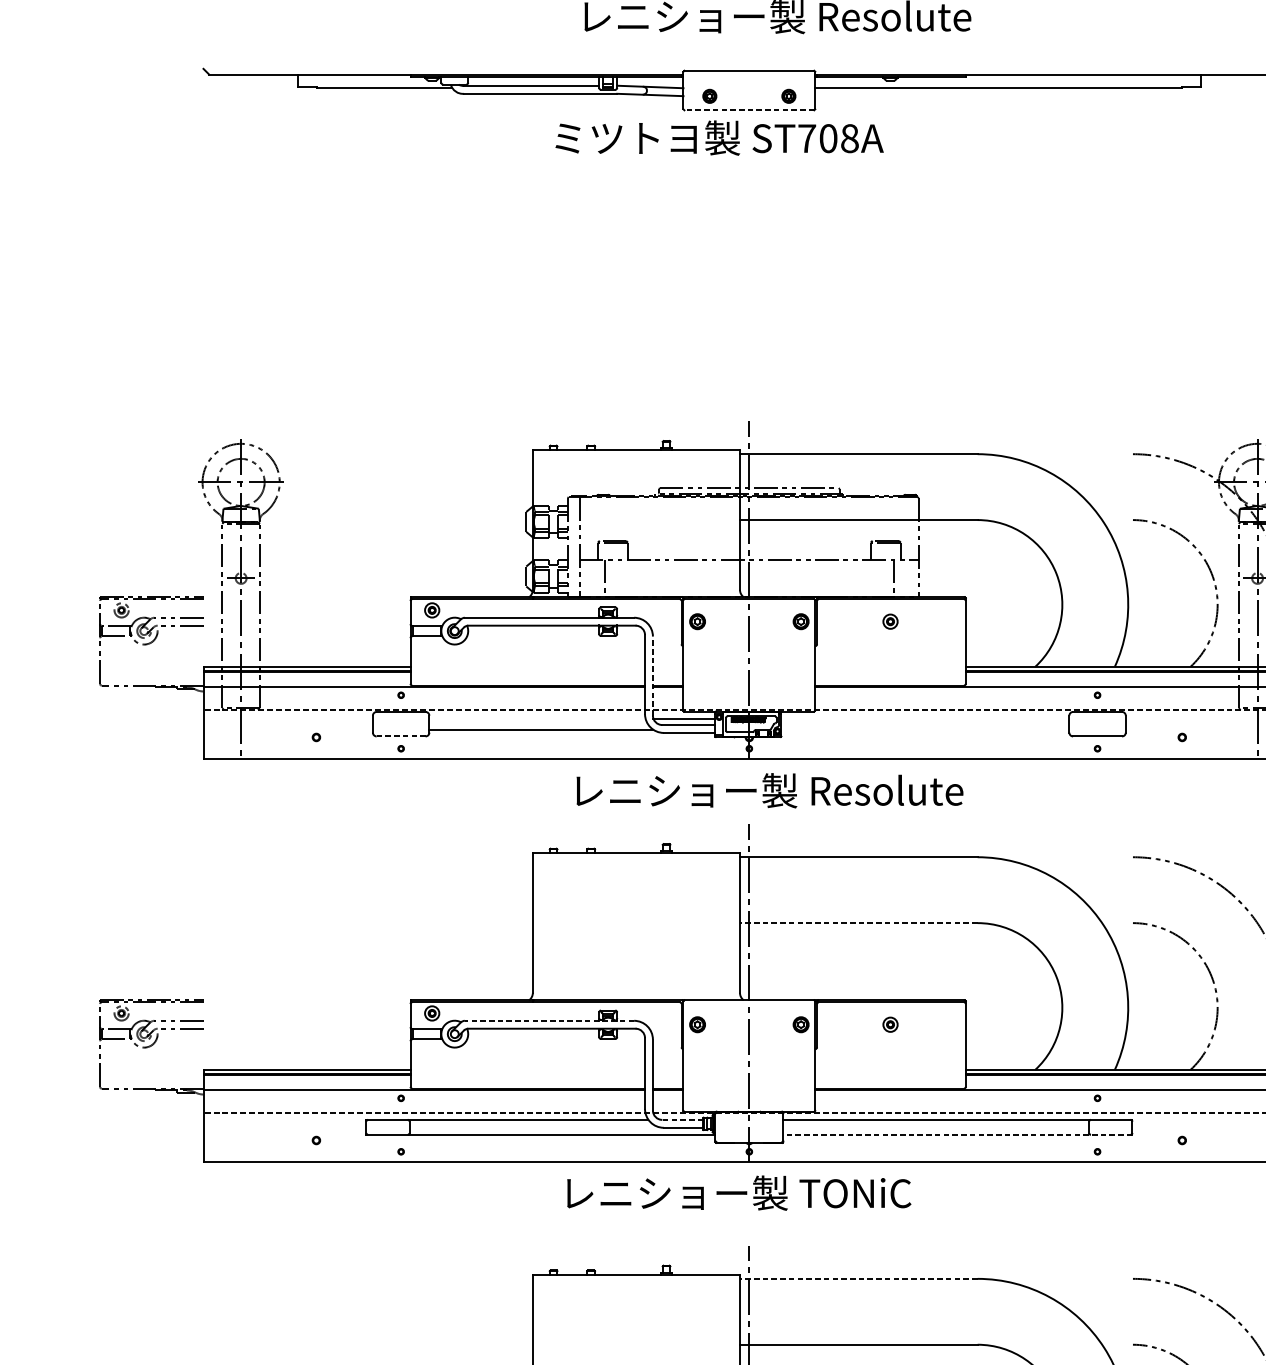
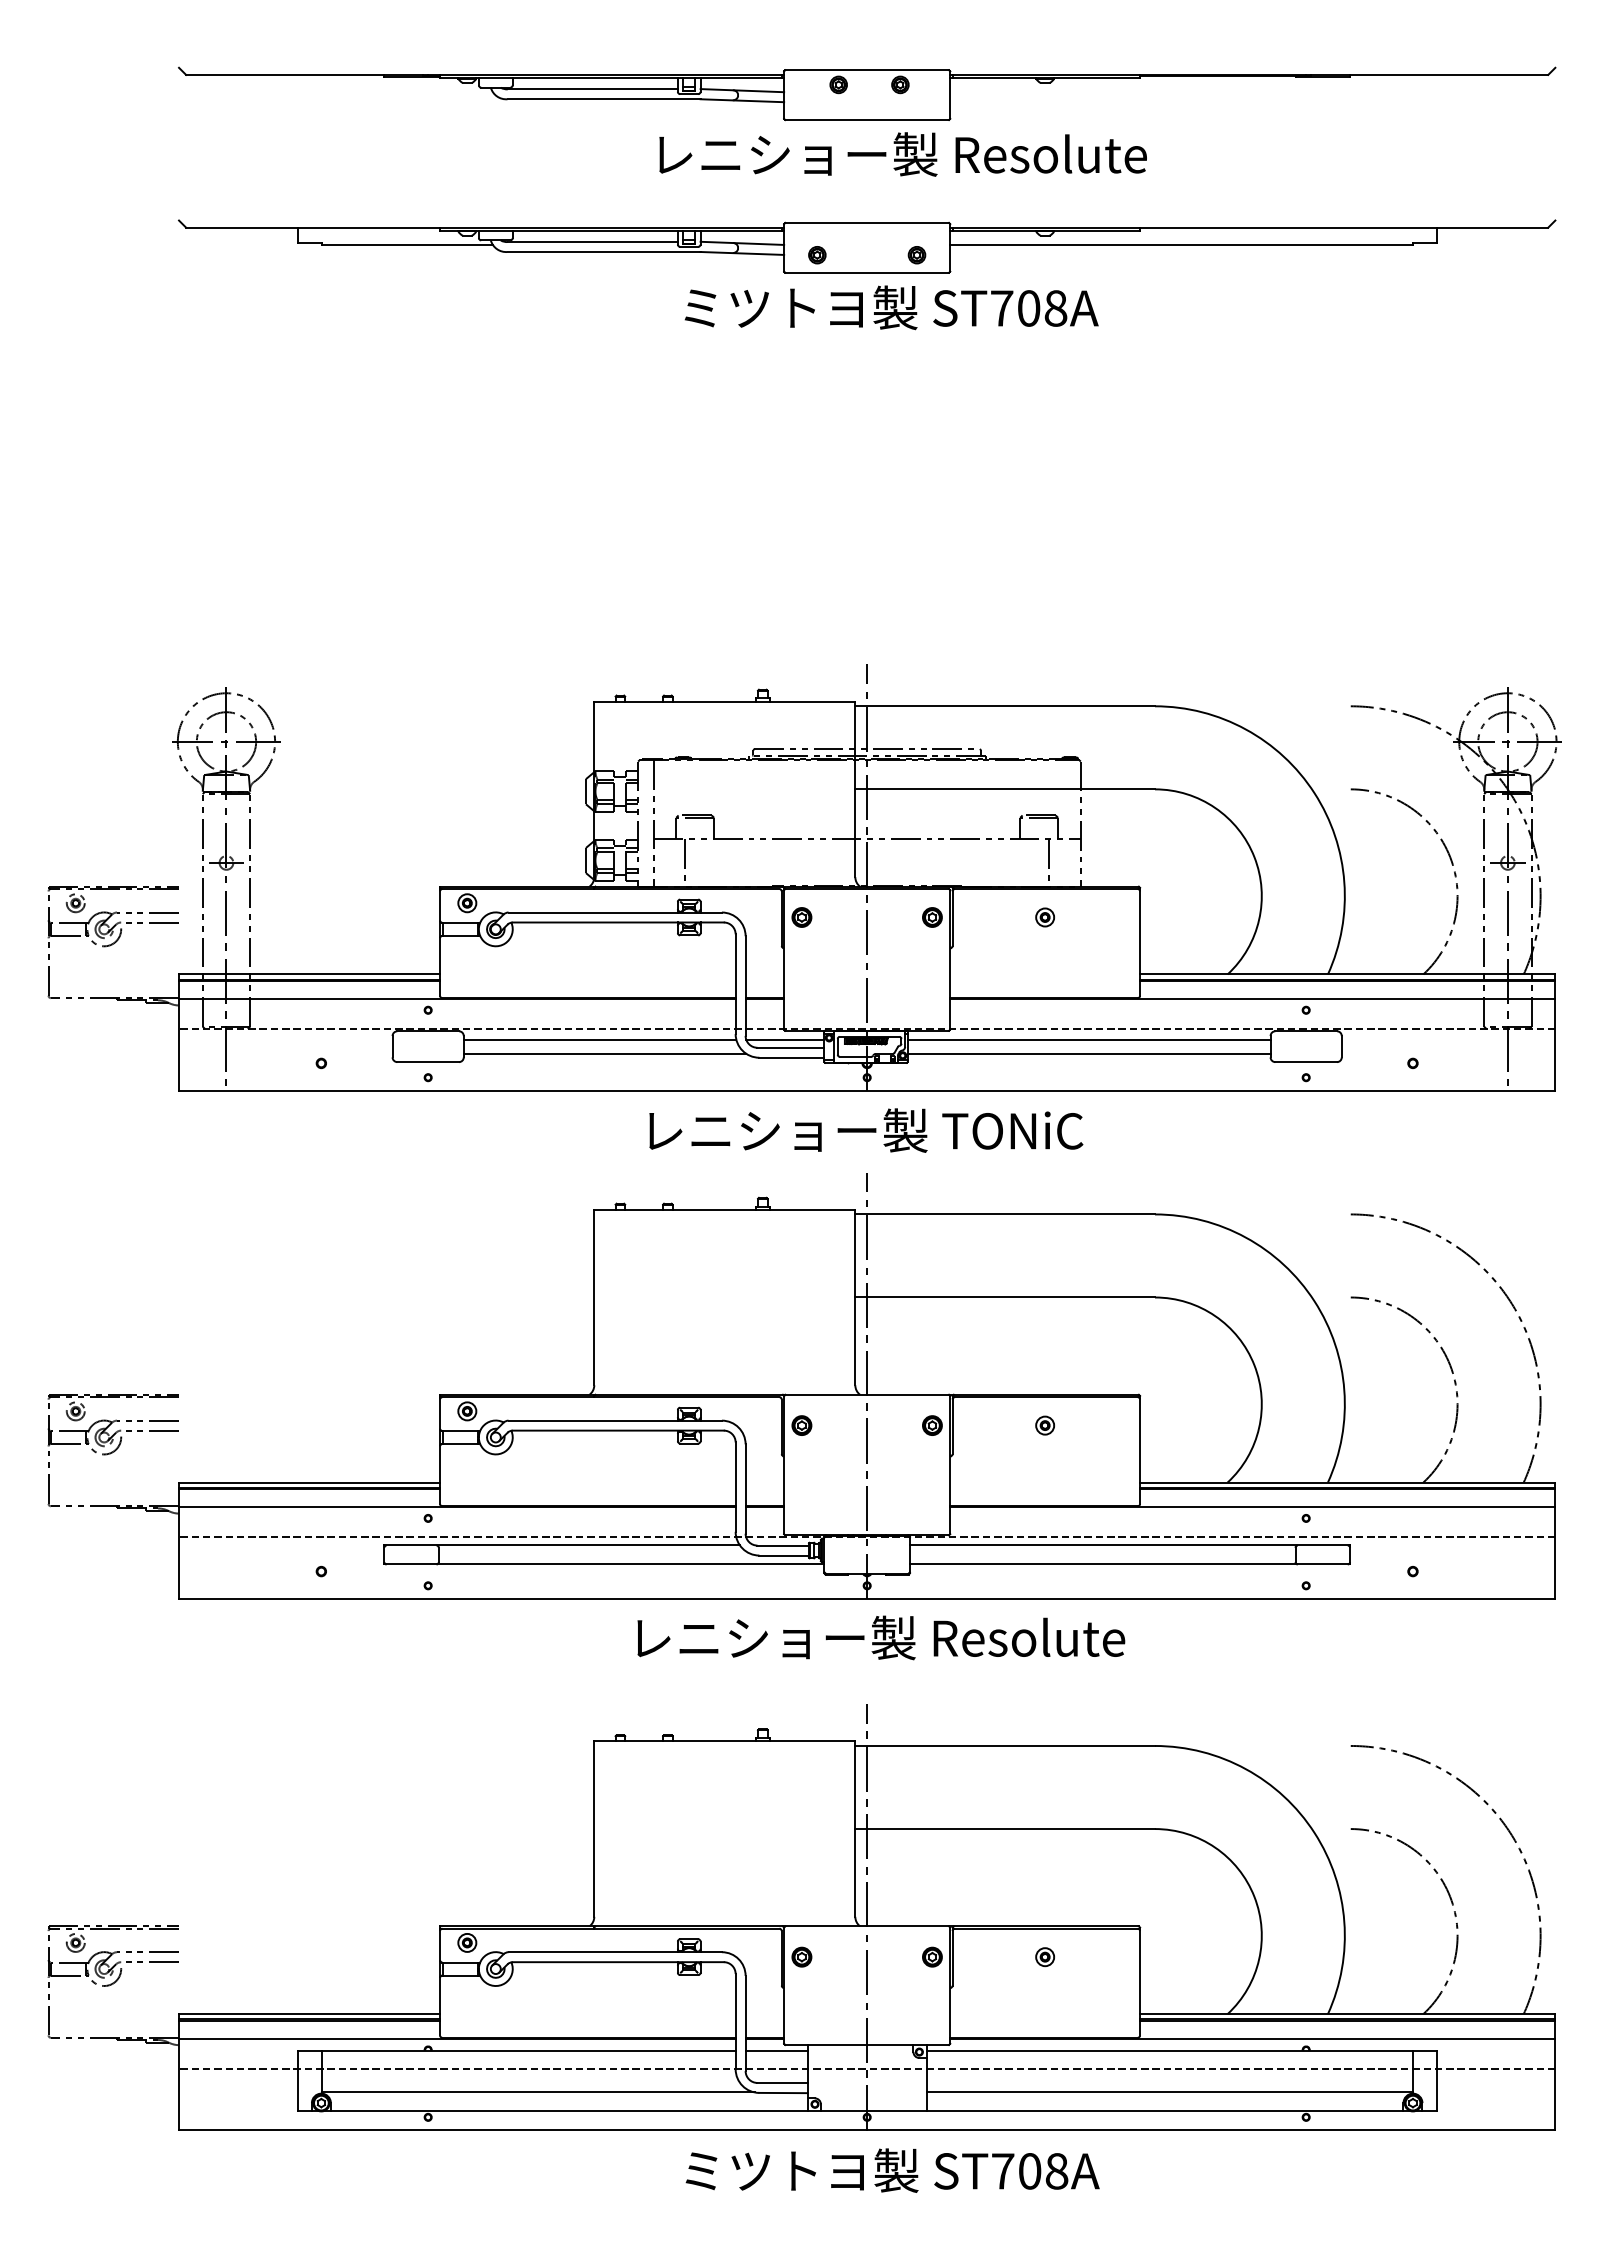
line: (749, 110) -> (867, 272), dashed -> solid
text: (719, 137) -> (891, 307), moved
line: (652, 676) -> (745, 986), dashed -> solid
line: (537, 718) -> (599, 1039), added
line: (924, 718) -> (1088, 1039), added
line: (924, 729) -> (1088, 1053), added
line: (401, 736) -> (428, 1062), dashed -> solid
text: (886, 789) -> (1039, 1129), レニショー製 Resolute -> レニショー製 TONiC
line: (859, 923) -> (1005, 1297), dashed -> solid
line: (549, 1020) -> (615, 1420), dashed -> solid
line: (682, 1119) -> (783, 1545), dashed -> solid
line: (957, 1134) -> (1129, 1564), dashed -> solid
text: (876, 1192) -> (1027, 1636), レニショー製 TONiC -> レニショー製 Resolute
line: (859, 1278) -> (1005, 1745), dashed -> solid

